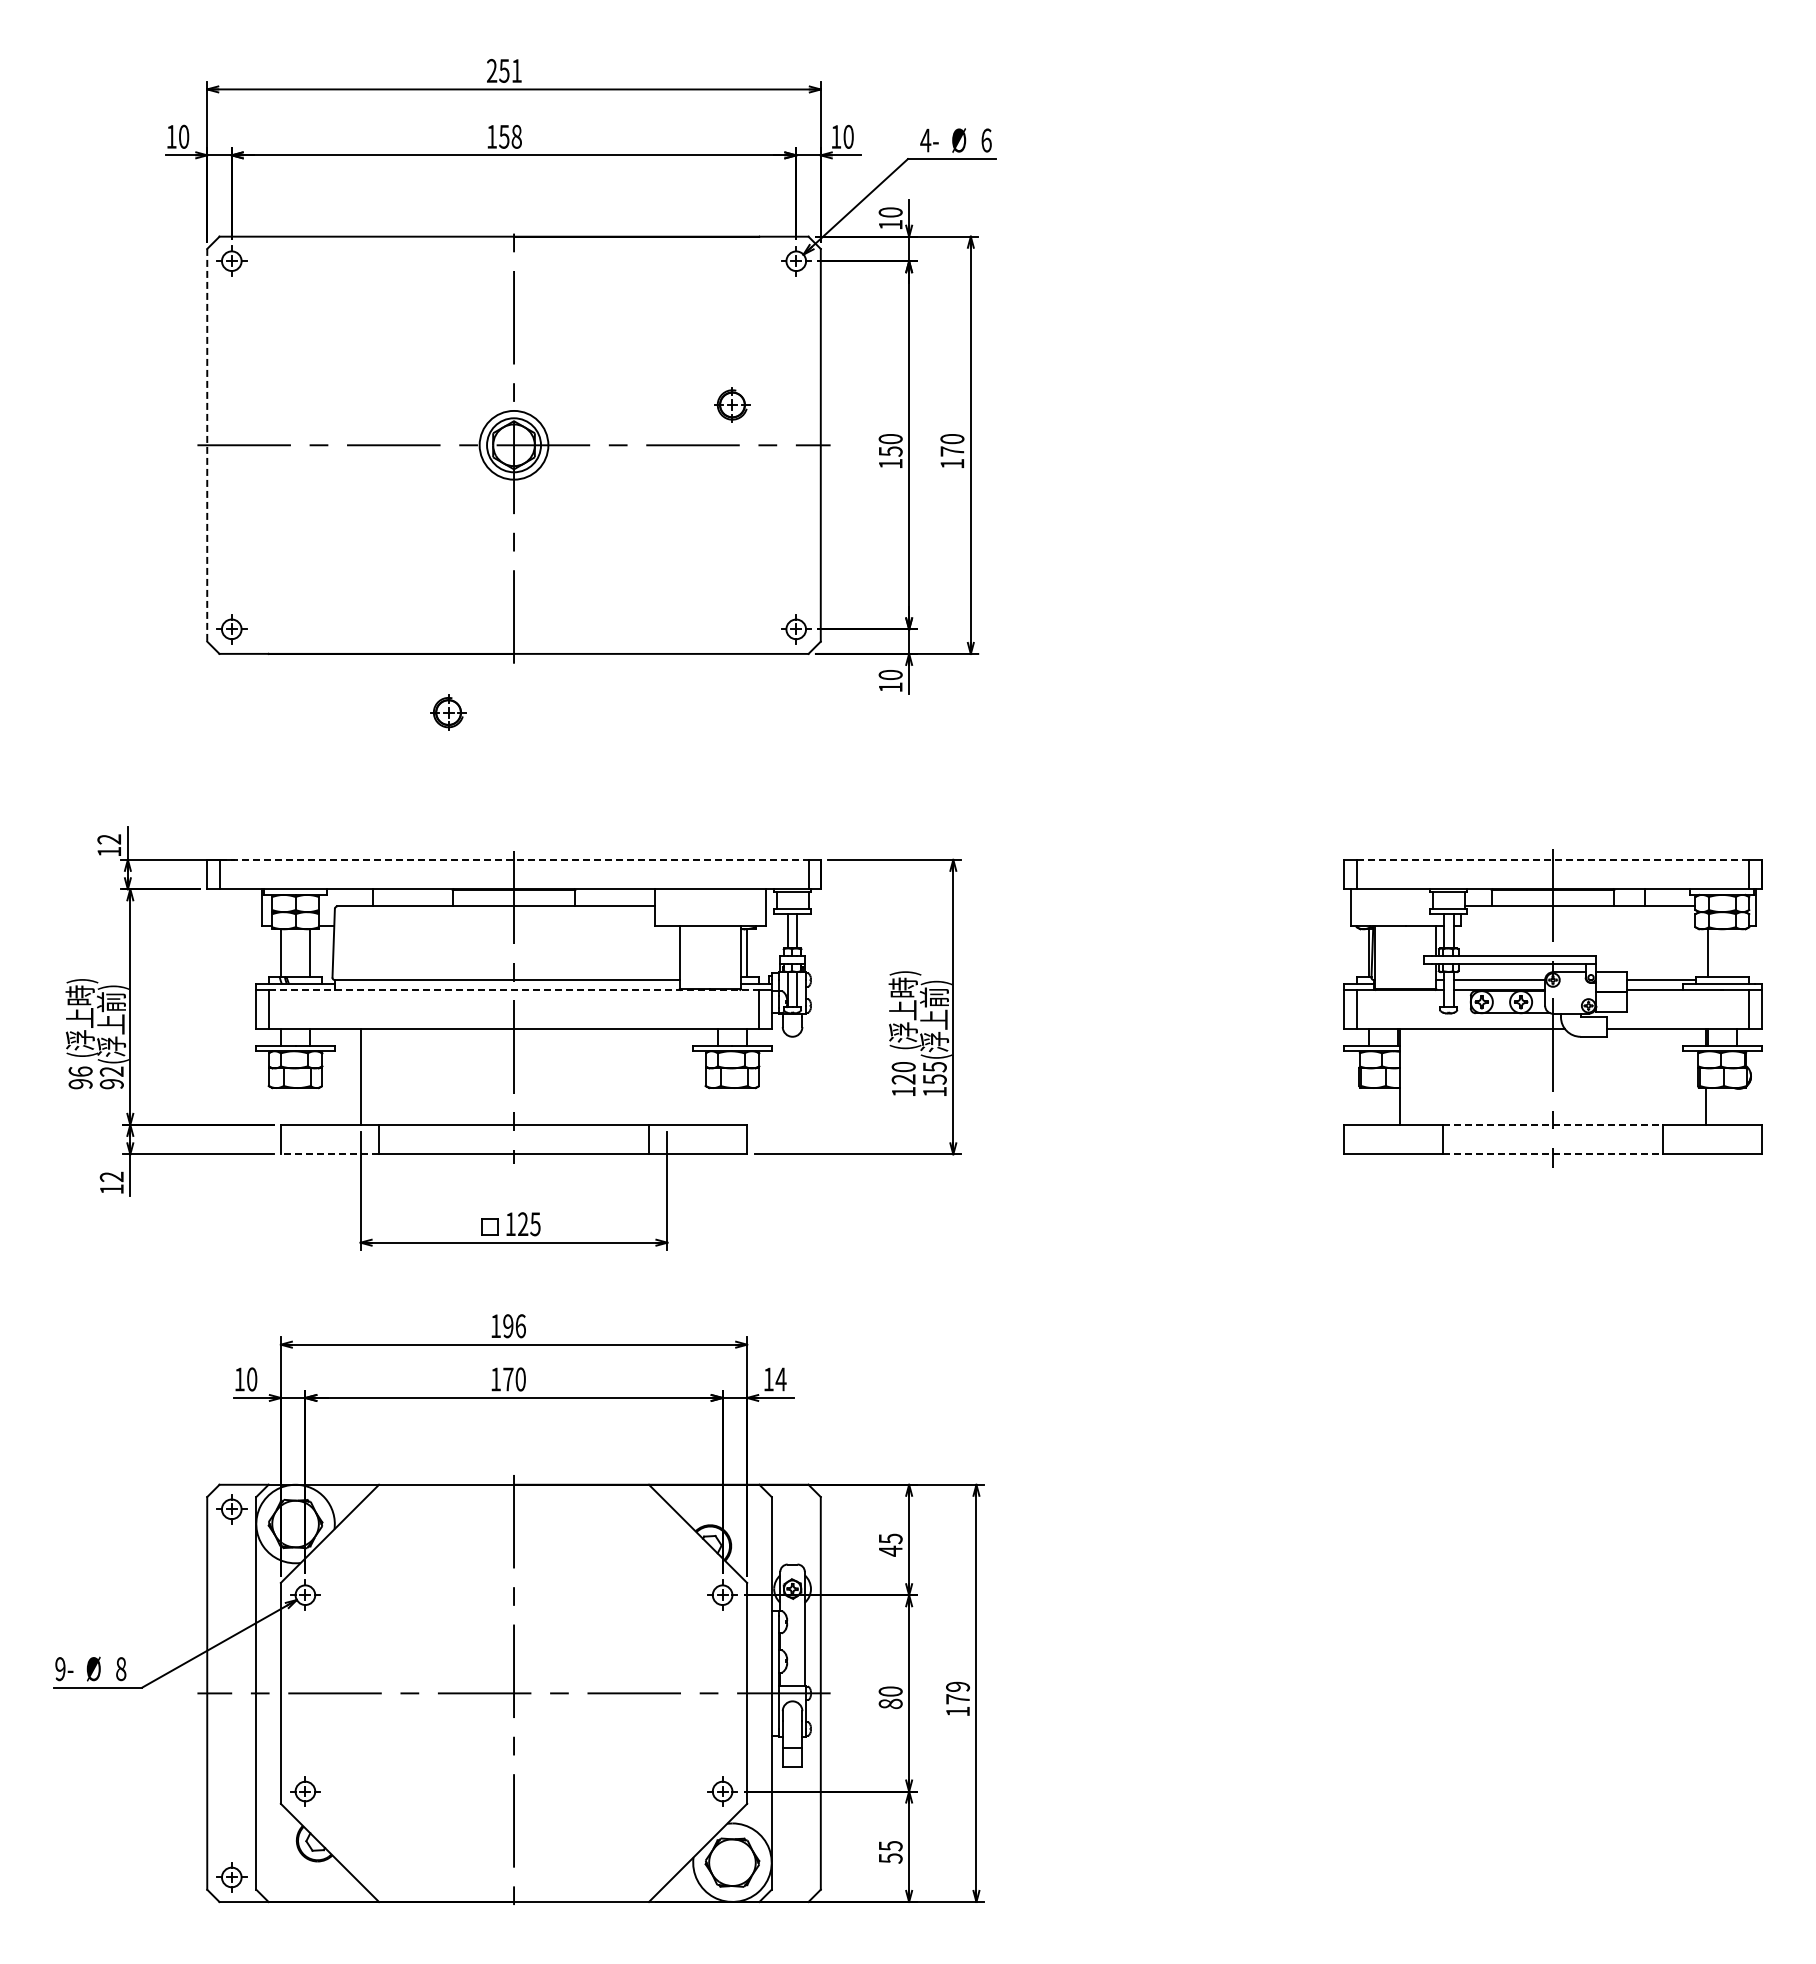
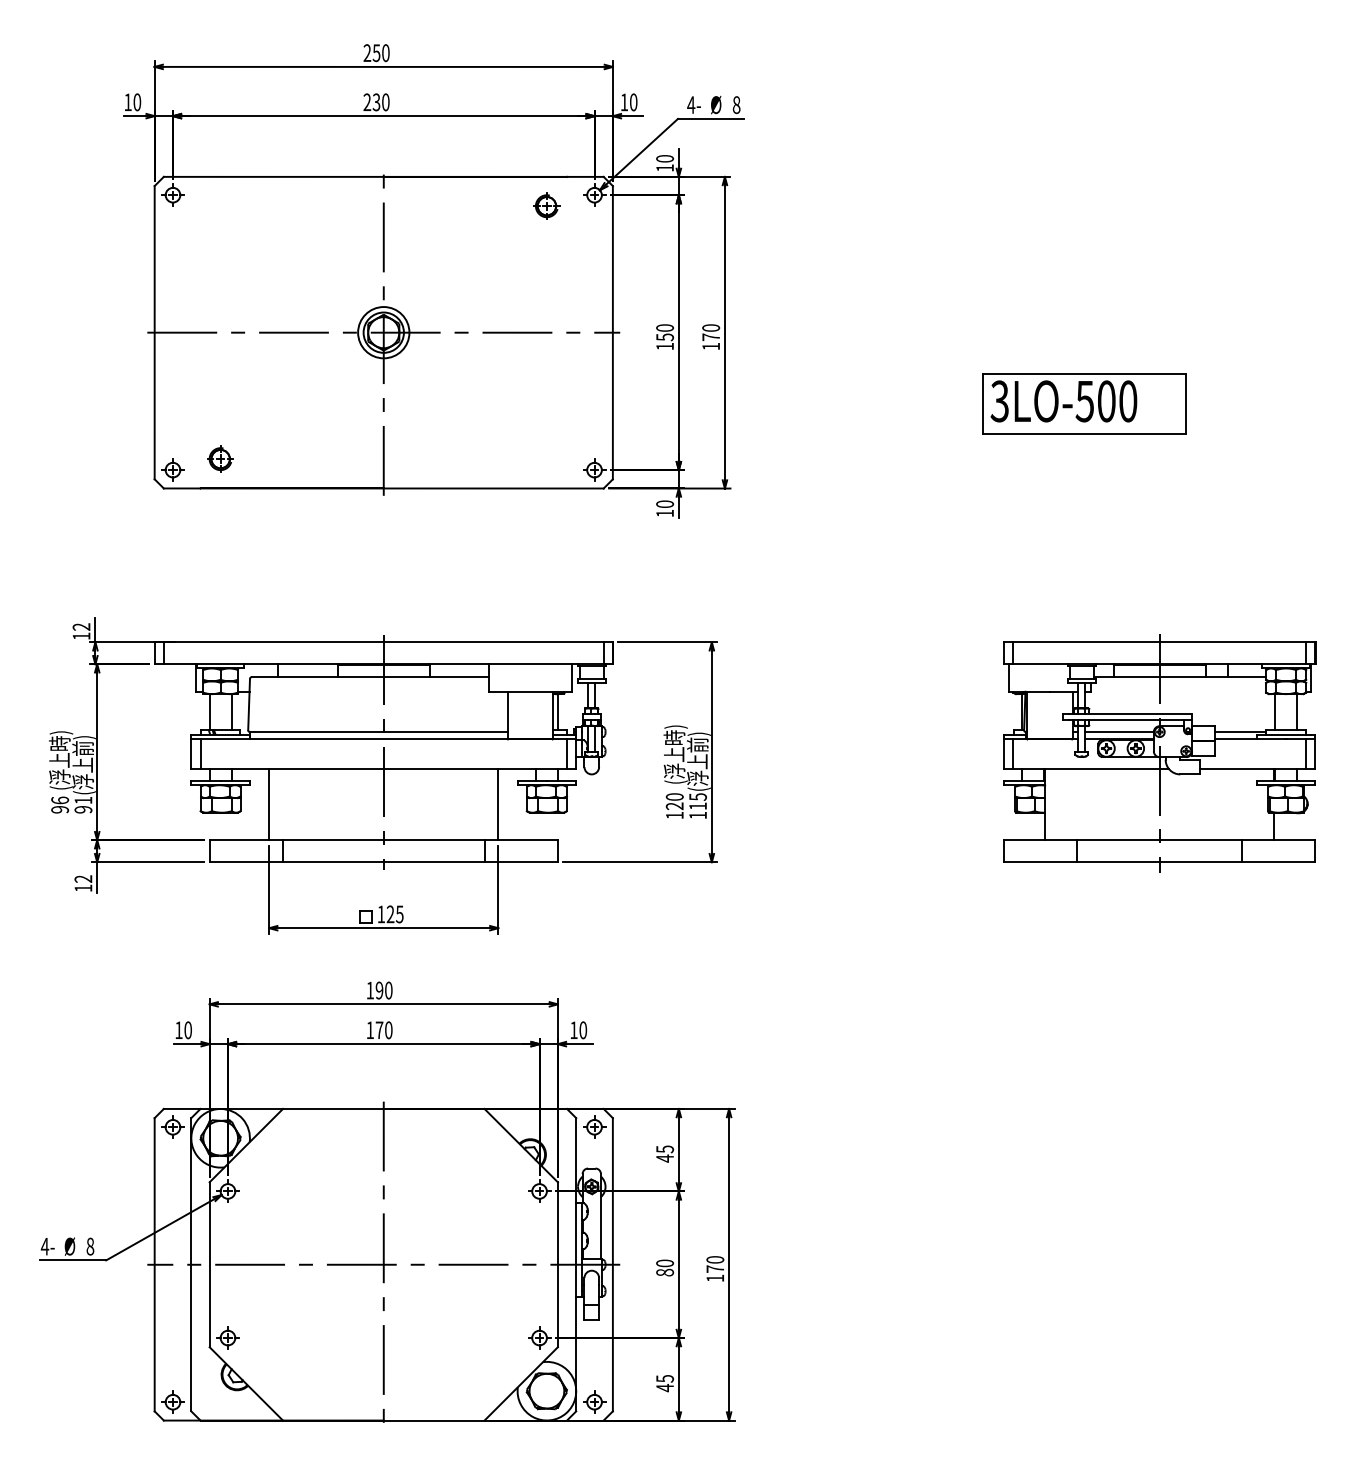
text: (516, 70) -> (385, 52), 251 -> 250
text: (503, 136) -> (375, 102), 158 -> 230
text: (986, 140) -> (736, 105), 6 -> 8
part: (732, 404) -> (546, 205), moved
line: (207, 445) -> (154, 332), dashed -> solid
part: (1452, 539) -> (1084, 403), added
part: (448, 712) -> (220, 459), moved
line: (514, 859) -> (384, 642), dashed -> solid
line: (1553, 859) -> (1160, 642), dashed -> solid
line: (1737, 952) -> (1297, 711), added
line: (514, 989) -> (384, 739), dashed -> solid
text: (111, 1071) -> (83, 800), 92( -> 91(
line: (667, 1076) -> (498, 804), added
text: (934, 1079) -> (697, 806), 155( -> 115(
line: (1553, 1124) -> (1160, 839), dashed -> solid
line: (329, 1154) -> (245, 862), dashed -> solid
line: (1553, 1154) -> (1160, 862), dashed -> solid
text: (520, 1326) -> (388, 990), 196 -> 190
text: (780, 1379) -> (582, 1030), 14 -> 10
part: (796, 1509) -> (594, 1127), added
text: (59, 1669) -> (44, 1246), 9- -> 4-
text: (957, 1686) -> (714, 1259), 179 -> 170
text: (890, 1858) -> (664, 1388), 55 -> 45
part: (796, 1877) -> (594, 1402), added

